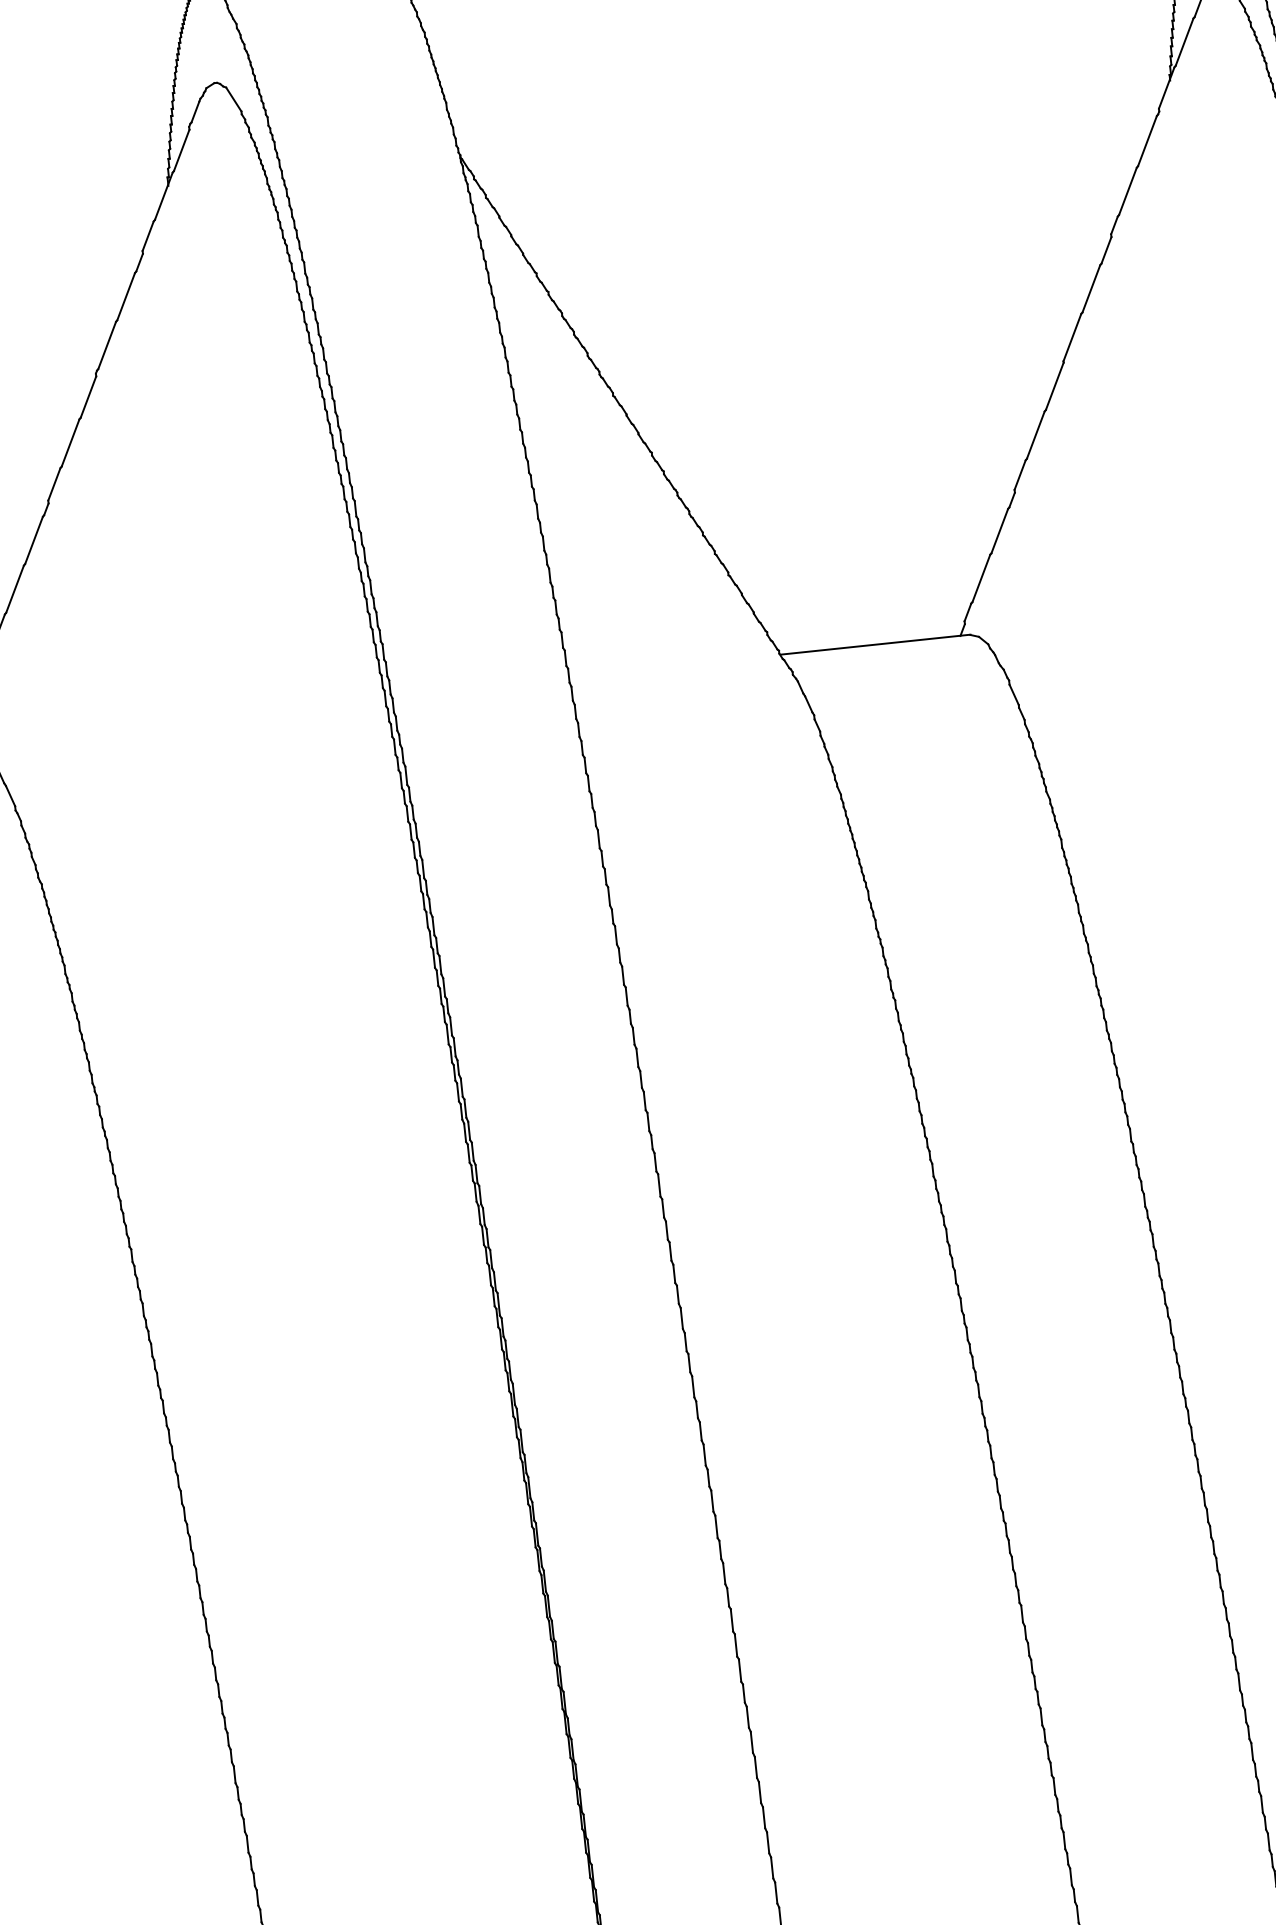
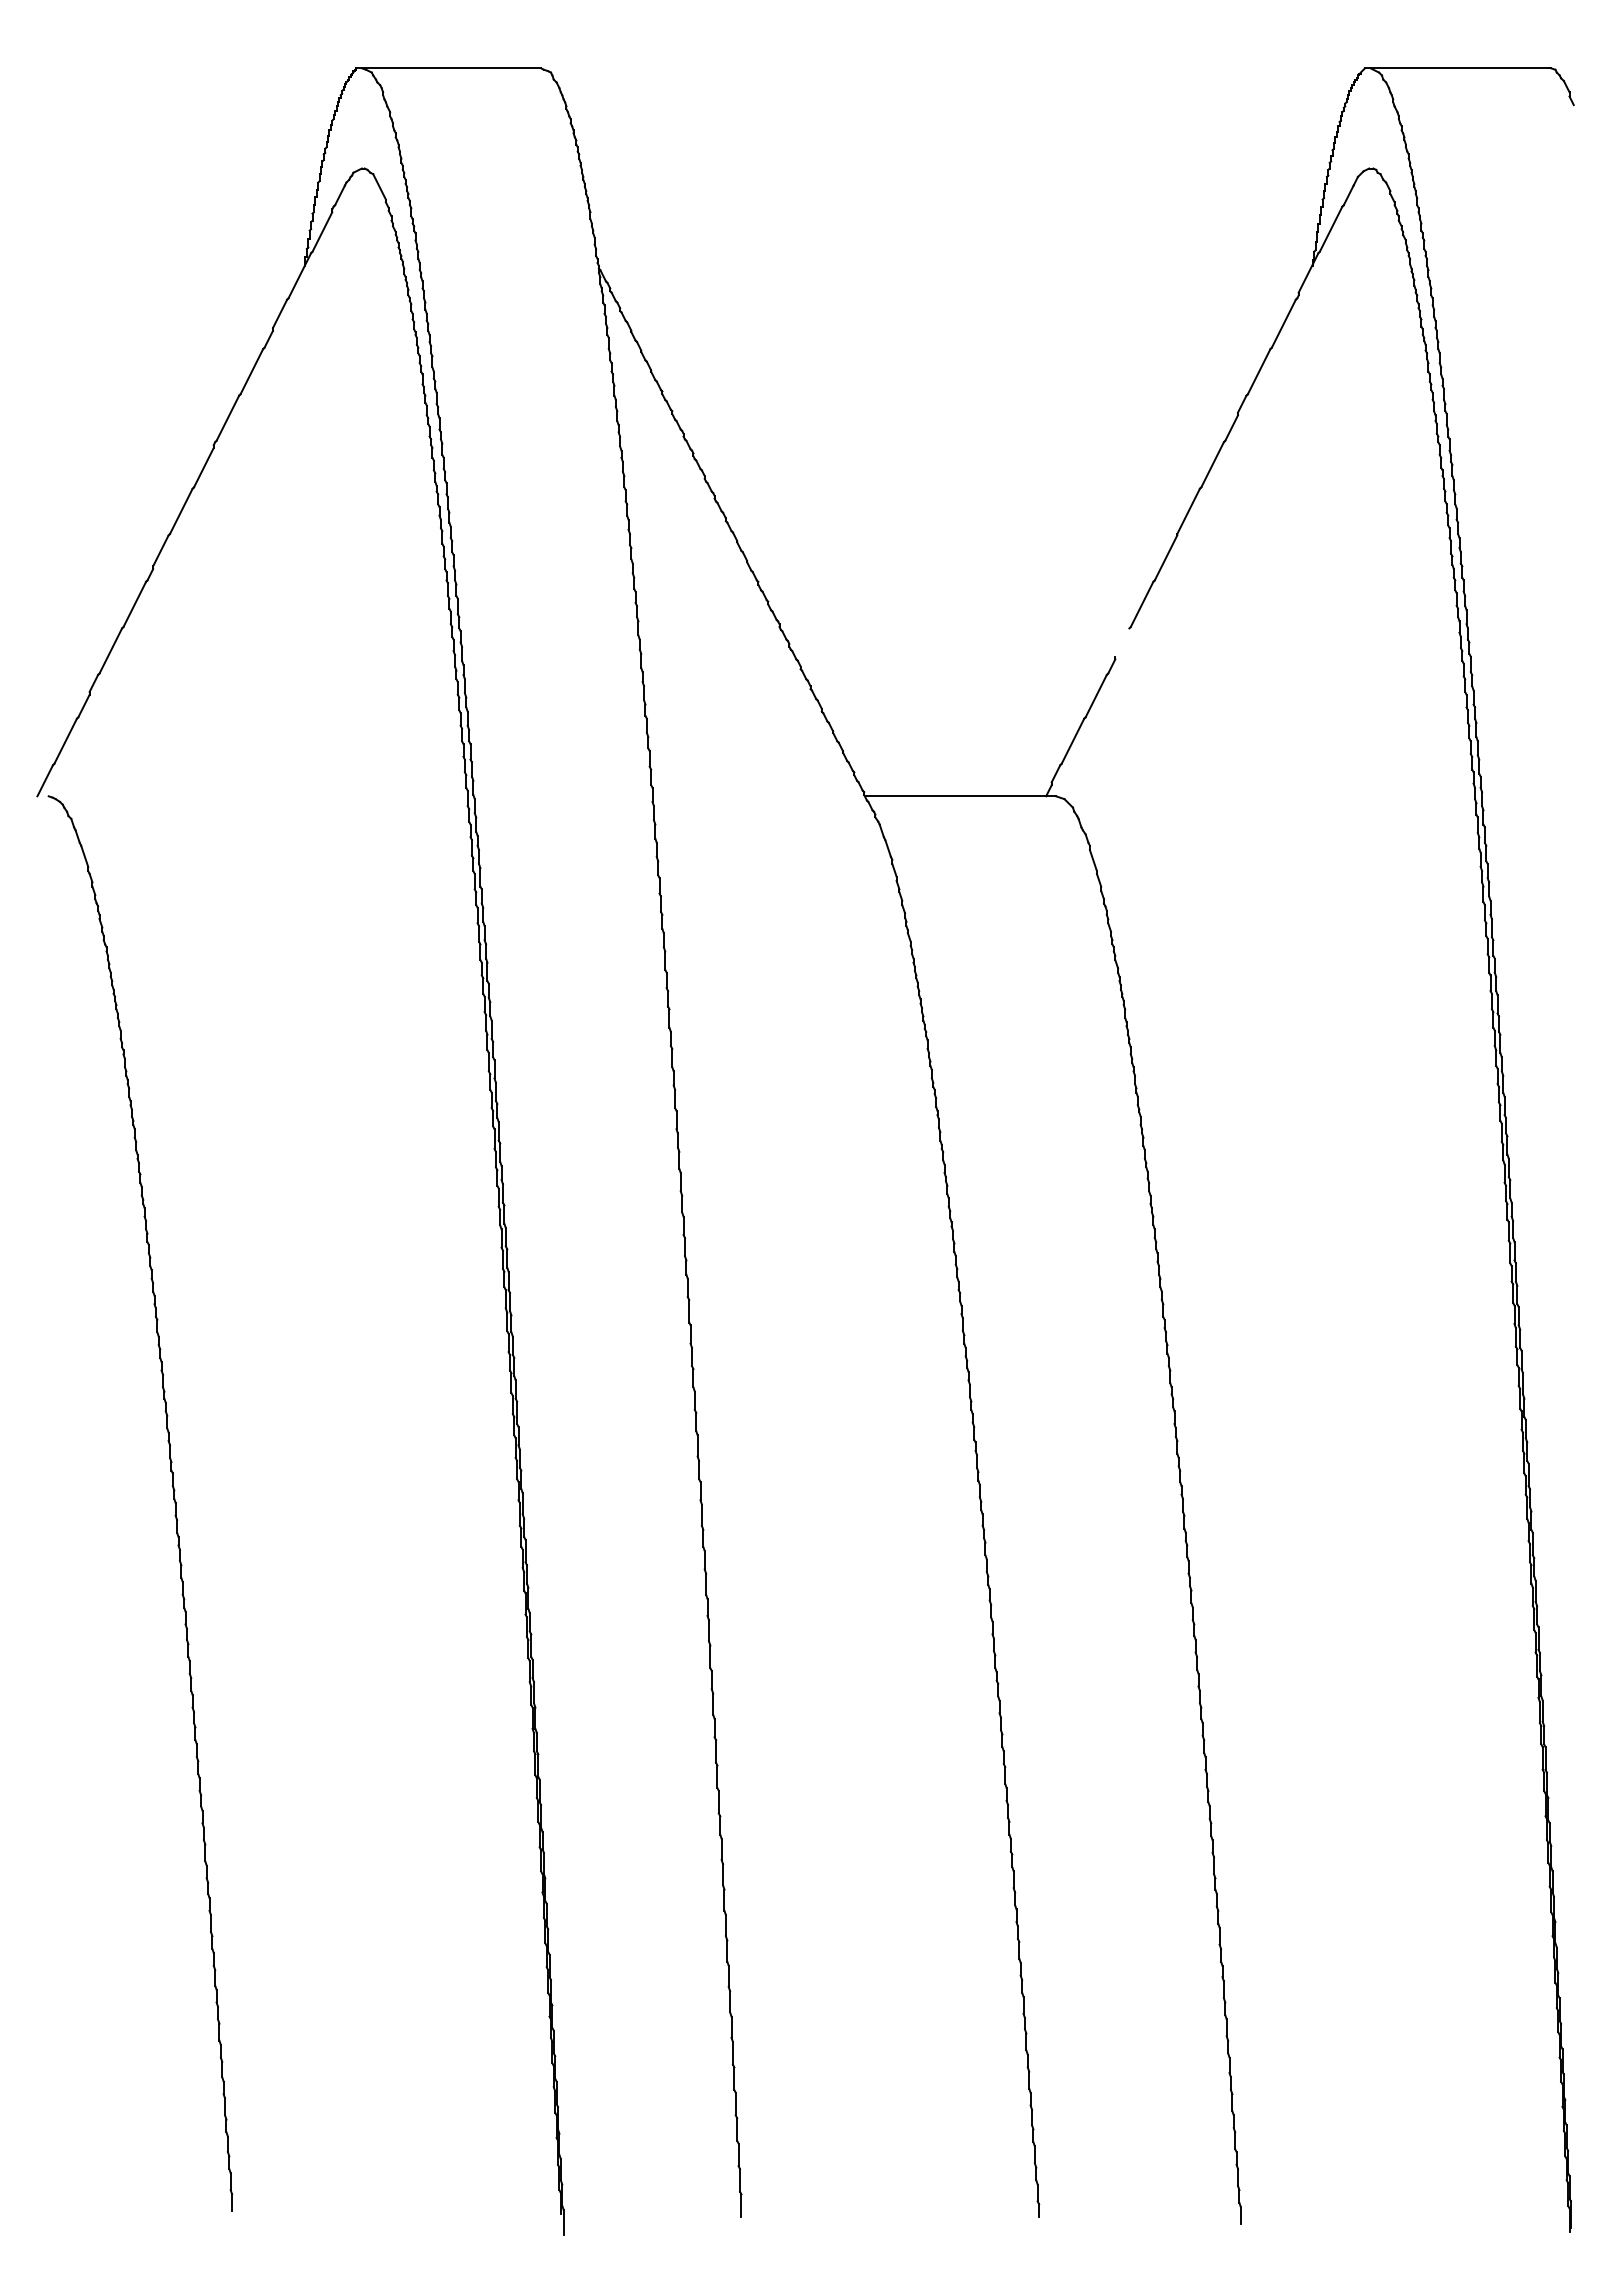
line: (1020, 475) -> (1122, 642), removed

